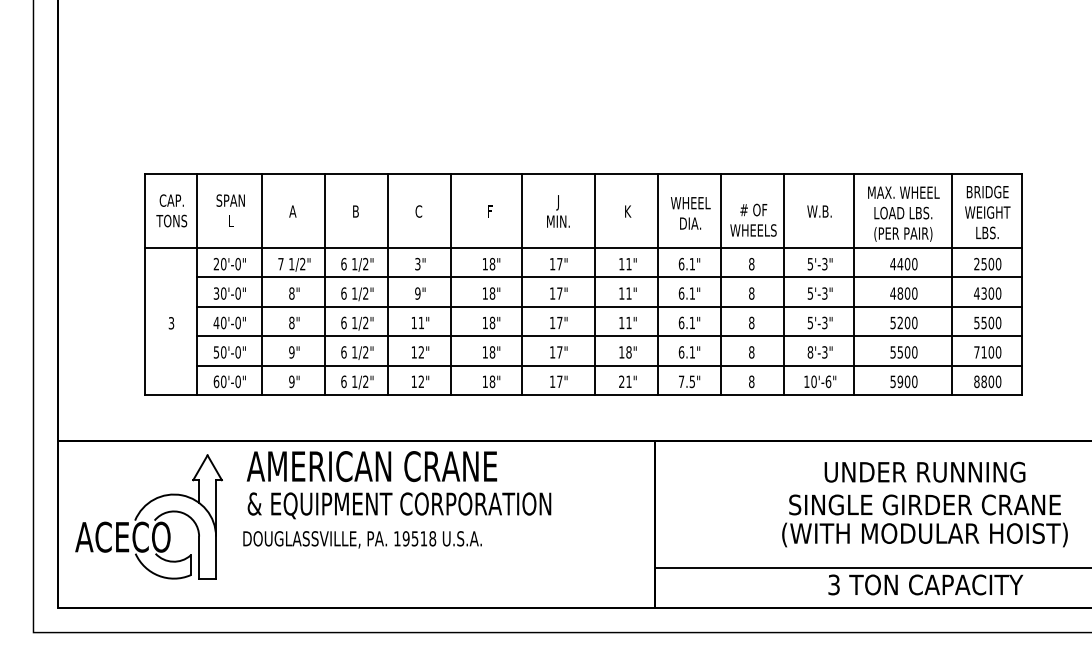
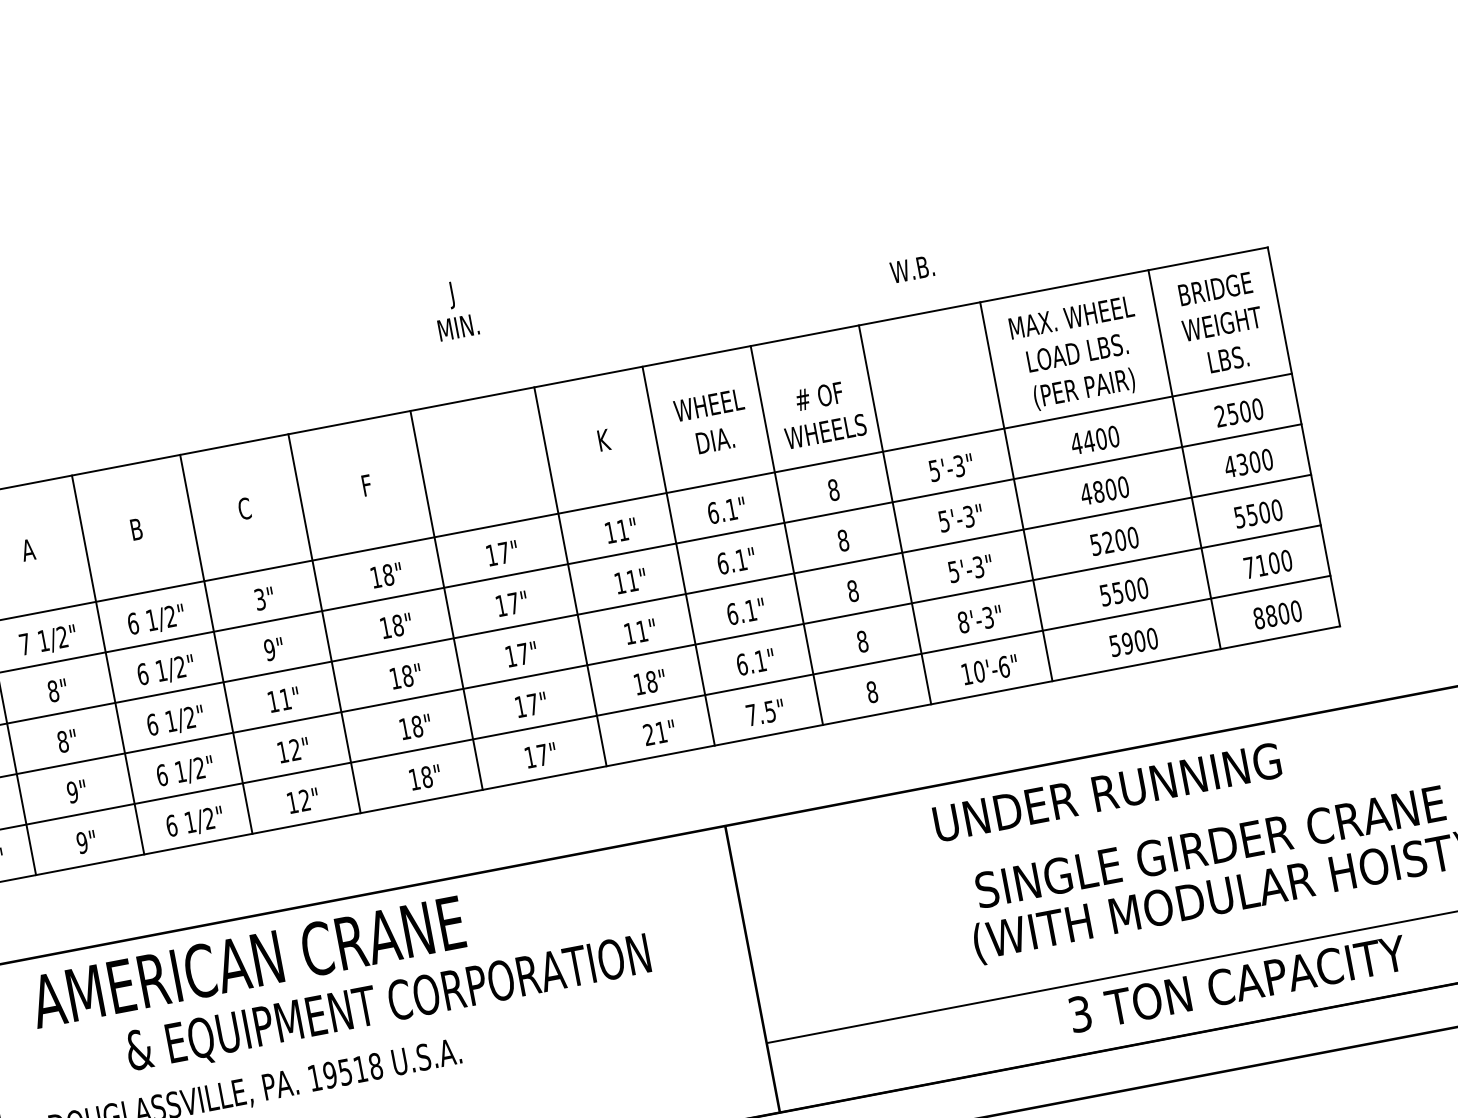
text: (558, 211) -> (455, 310), moved
text: (819, 211) -> (912, 269), moved
text: (924, 471) -> (1106, 791), moved
text: (399, 505) -> (388, 1004), moved

